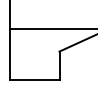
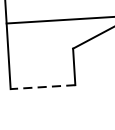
line: (34, 79) -> (42, 86), solid -> dashed

